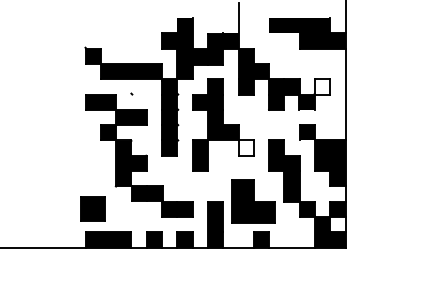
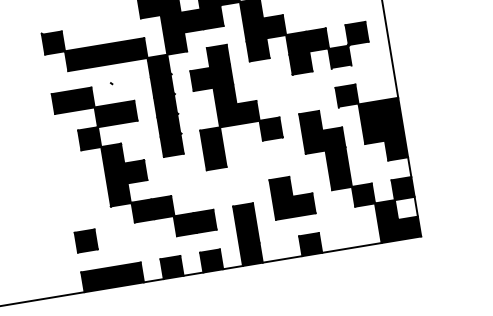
fill: (322, 86) -> (356, 32), added
fill: (245, 147) -> (270, 128), added
part: (253, 201) -> (292, 196), size x0.71
part: (93, 209) -> (86, 241), size x0.62

